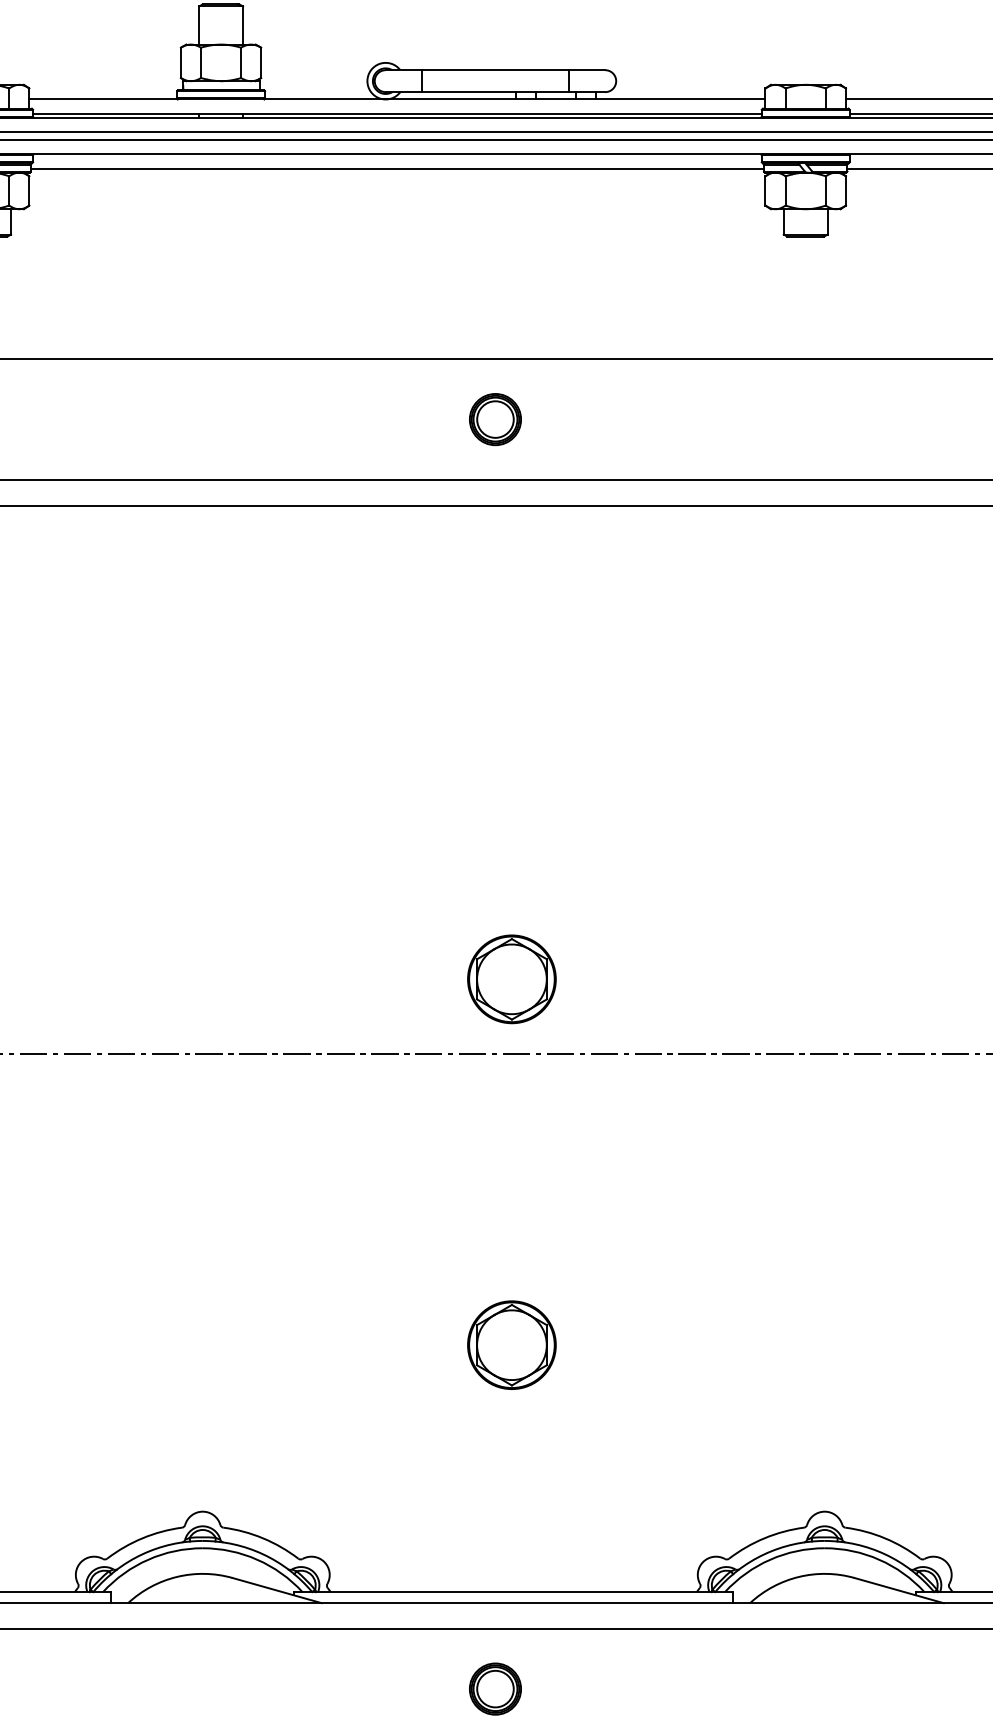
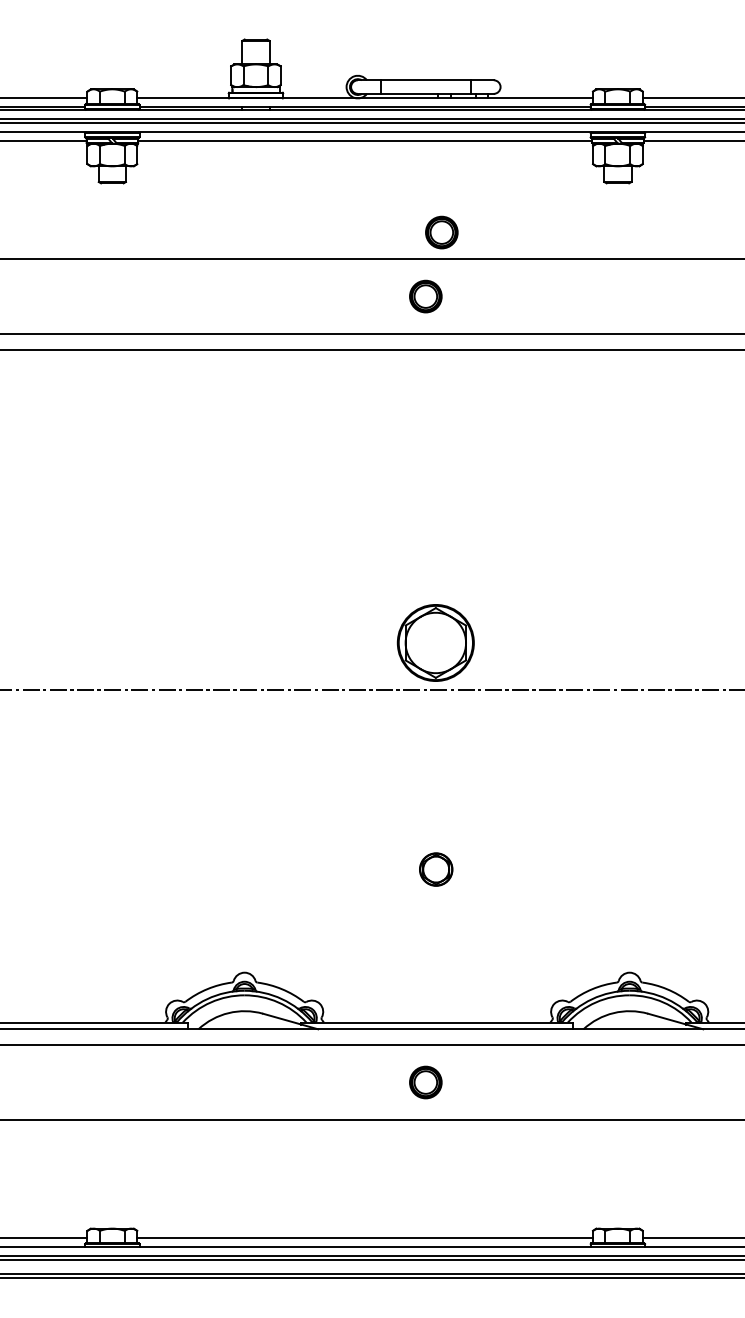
part: (520, 316) -> (441, 232), added
part: (512, 979) -> (436, 643), size x1.4
part: (512, 1344) -> (436, 869), size x0.6

